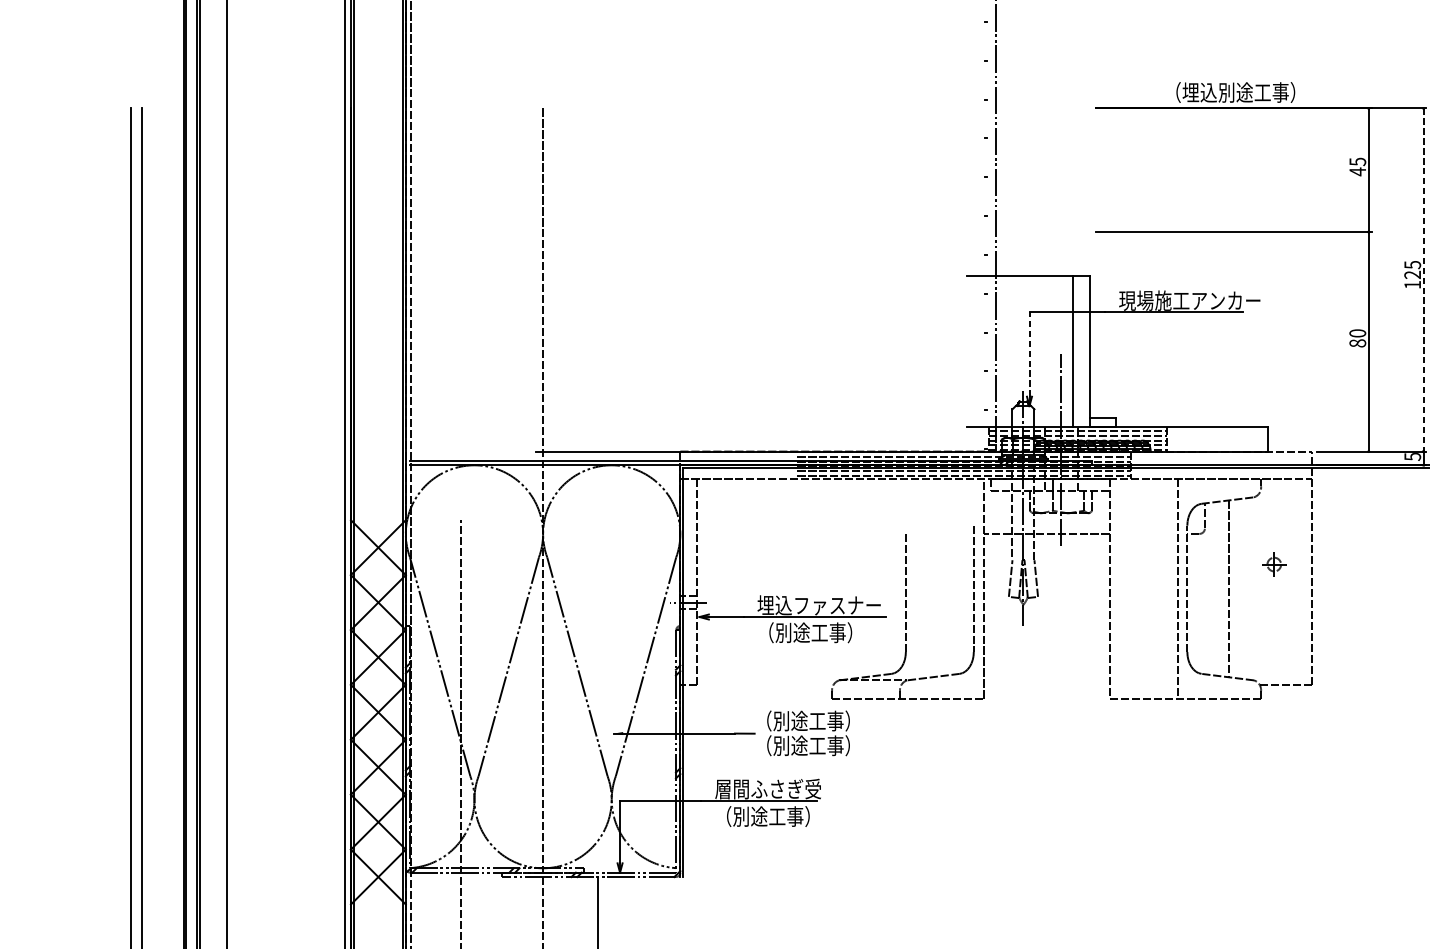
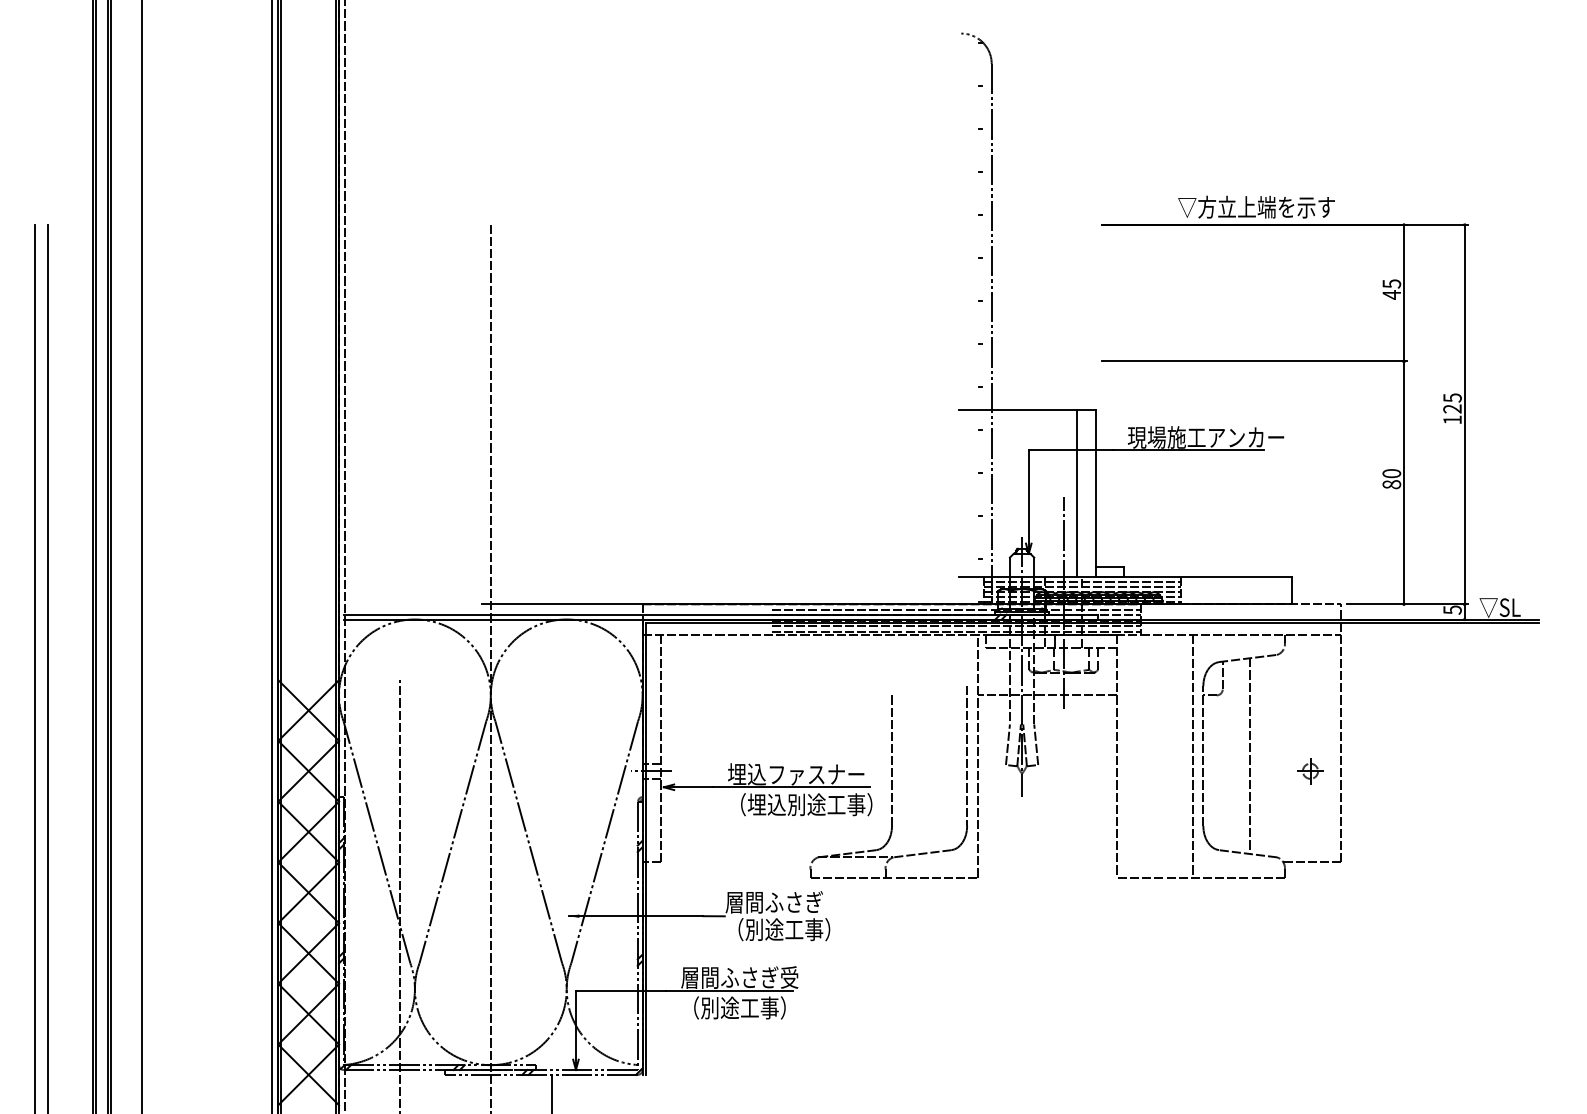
text: (1235, 91) -> (1256, 206), （埋込別途工事） -> ▽方立上端を示す
line: (1423, 279) -> (1464, 414), dashed -> solid
line: (1029, 355) -> (1028, 497), dashed -> solid
part: (1274, 564) -> (1310, 771), moved
text: (831, 632) -> (809, 804), （別途工事） -> （埋込別途工事）
text: (802, 720) -> (777, 901), （別途工事） -> 層間ふさぎ

